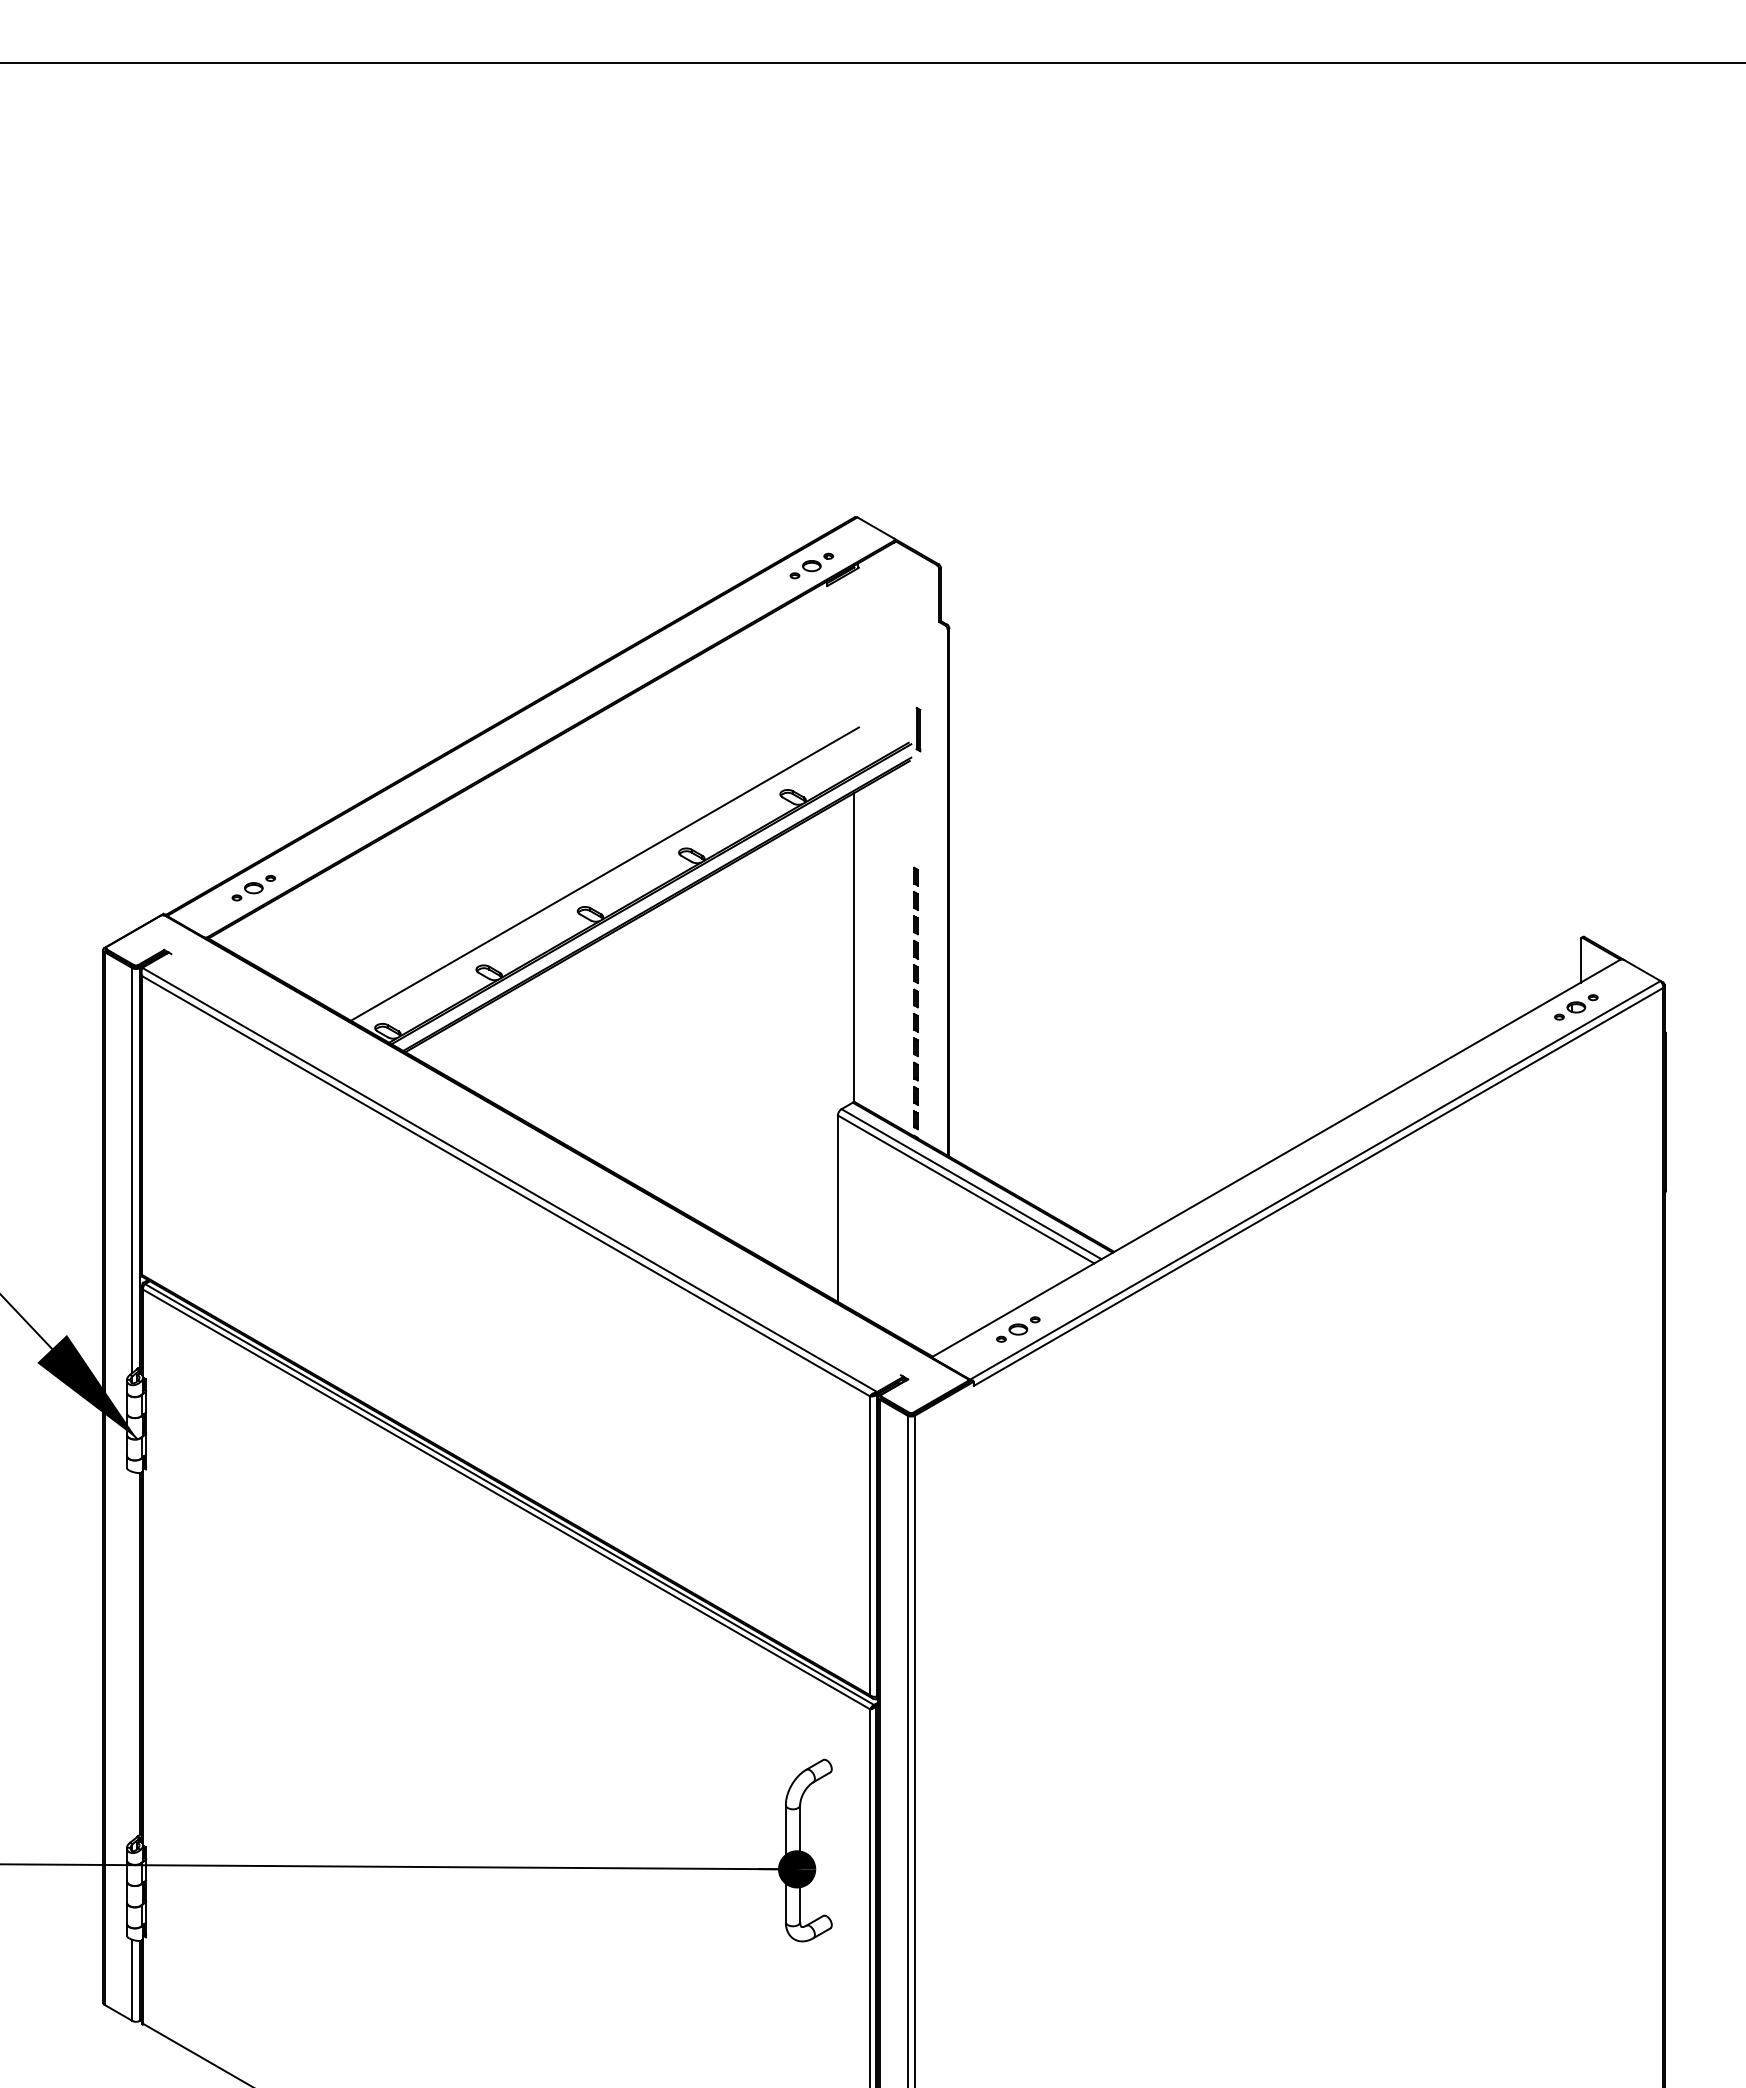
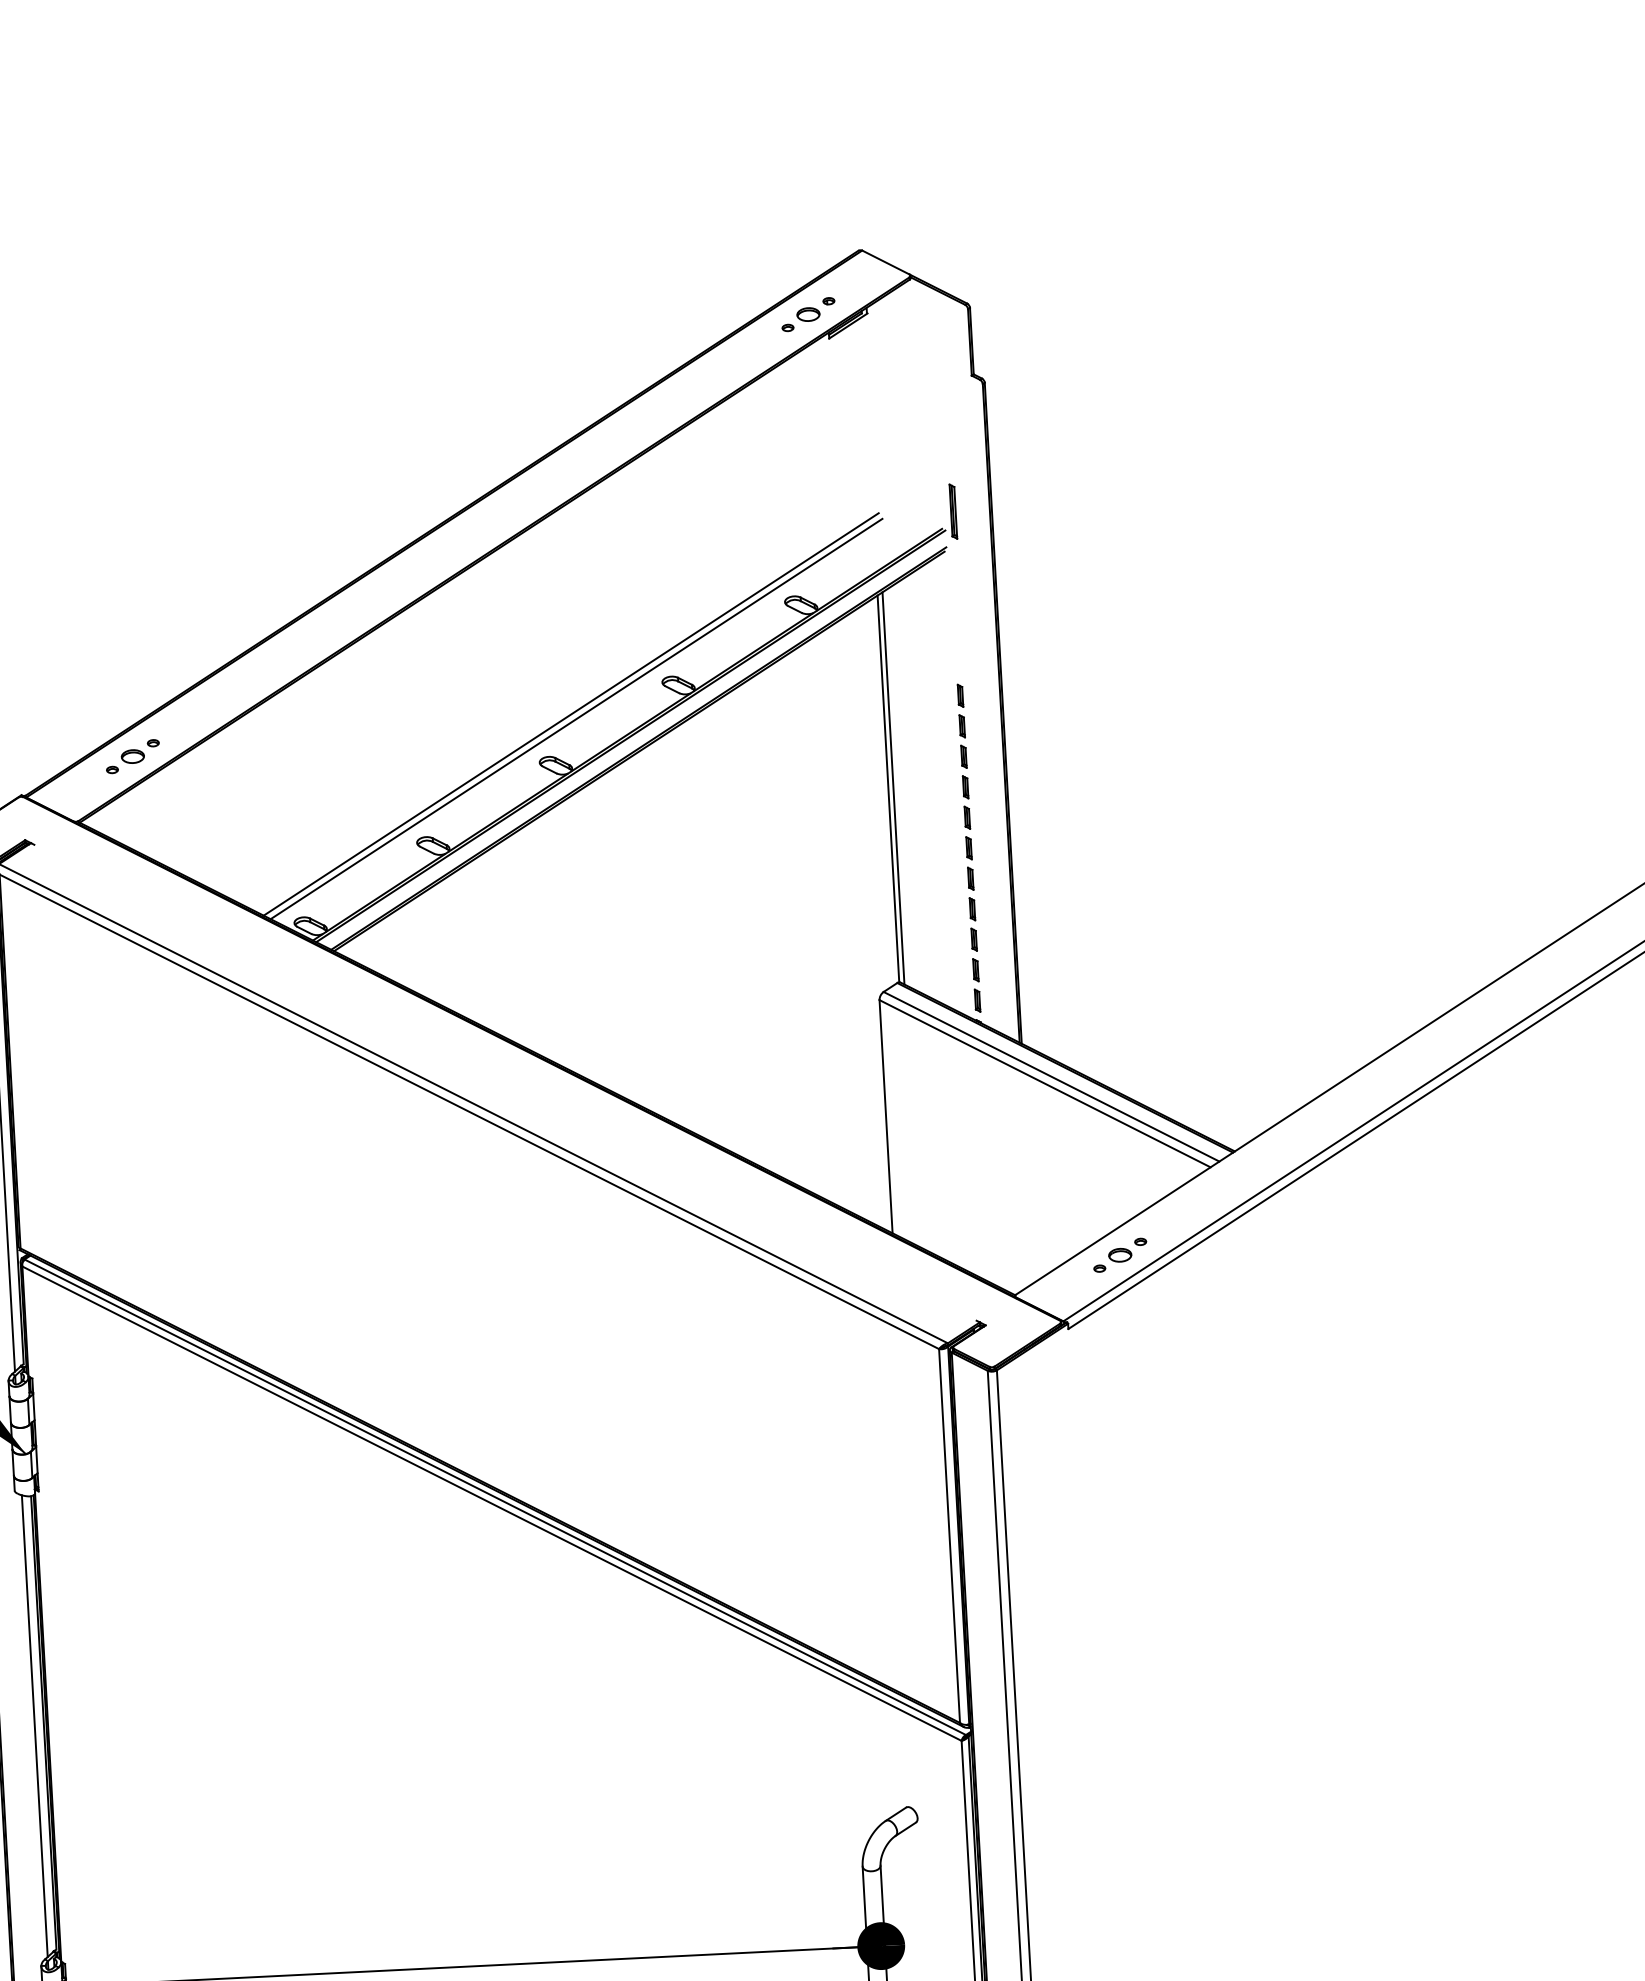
line: (608, 877) -> (575, 718), added
line: (858, 947) -> (893, 788), added
line: (132, 1655) -> (34, 1725), added

